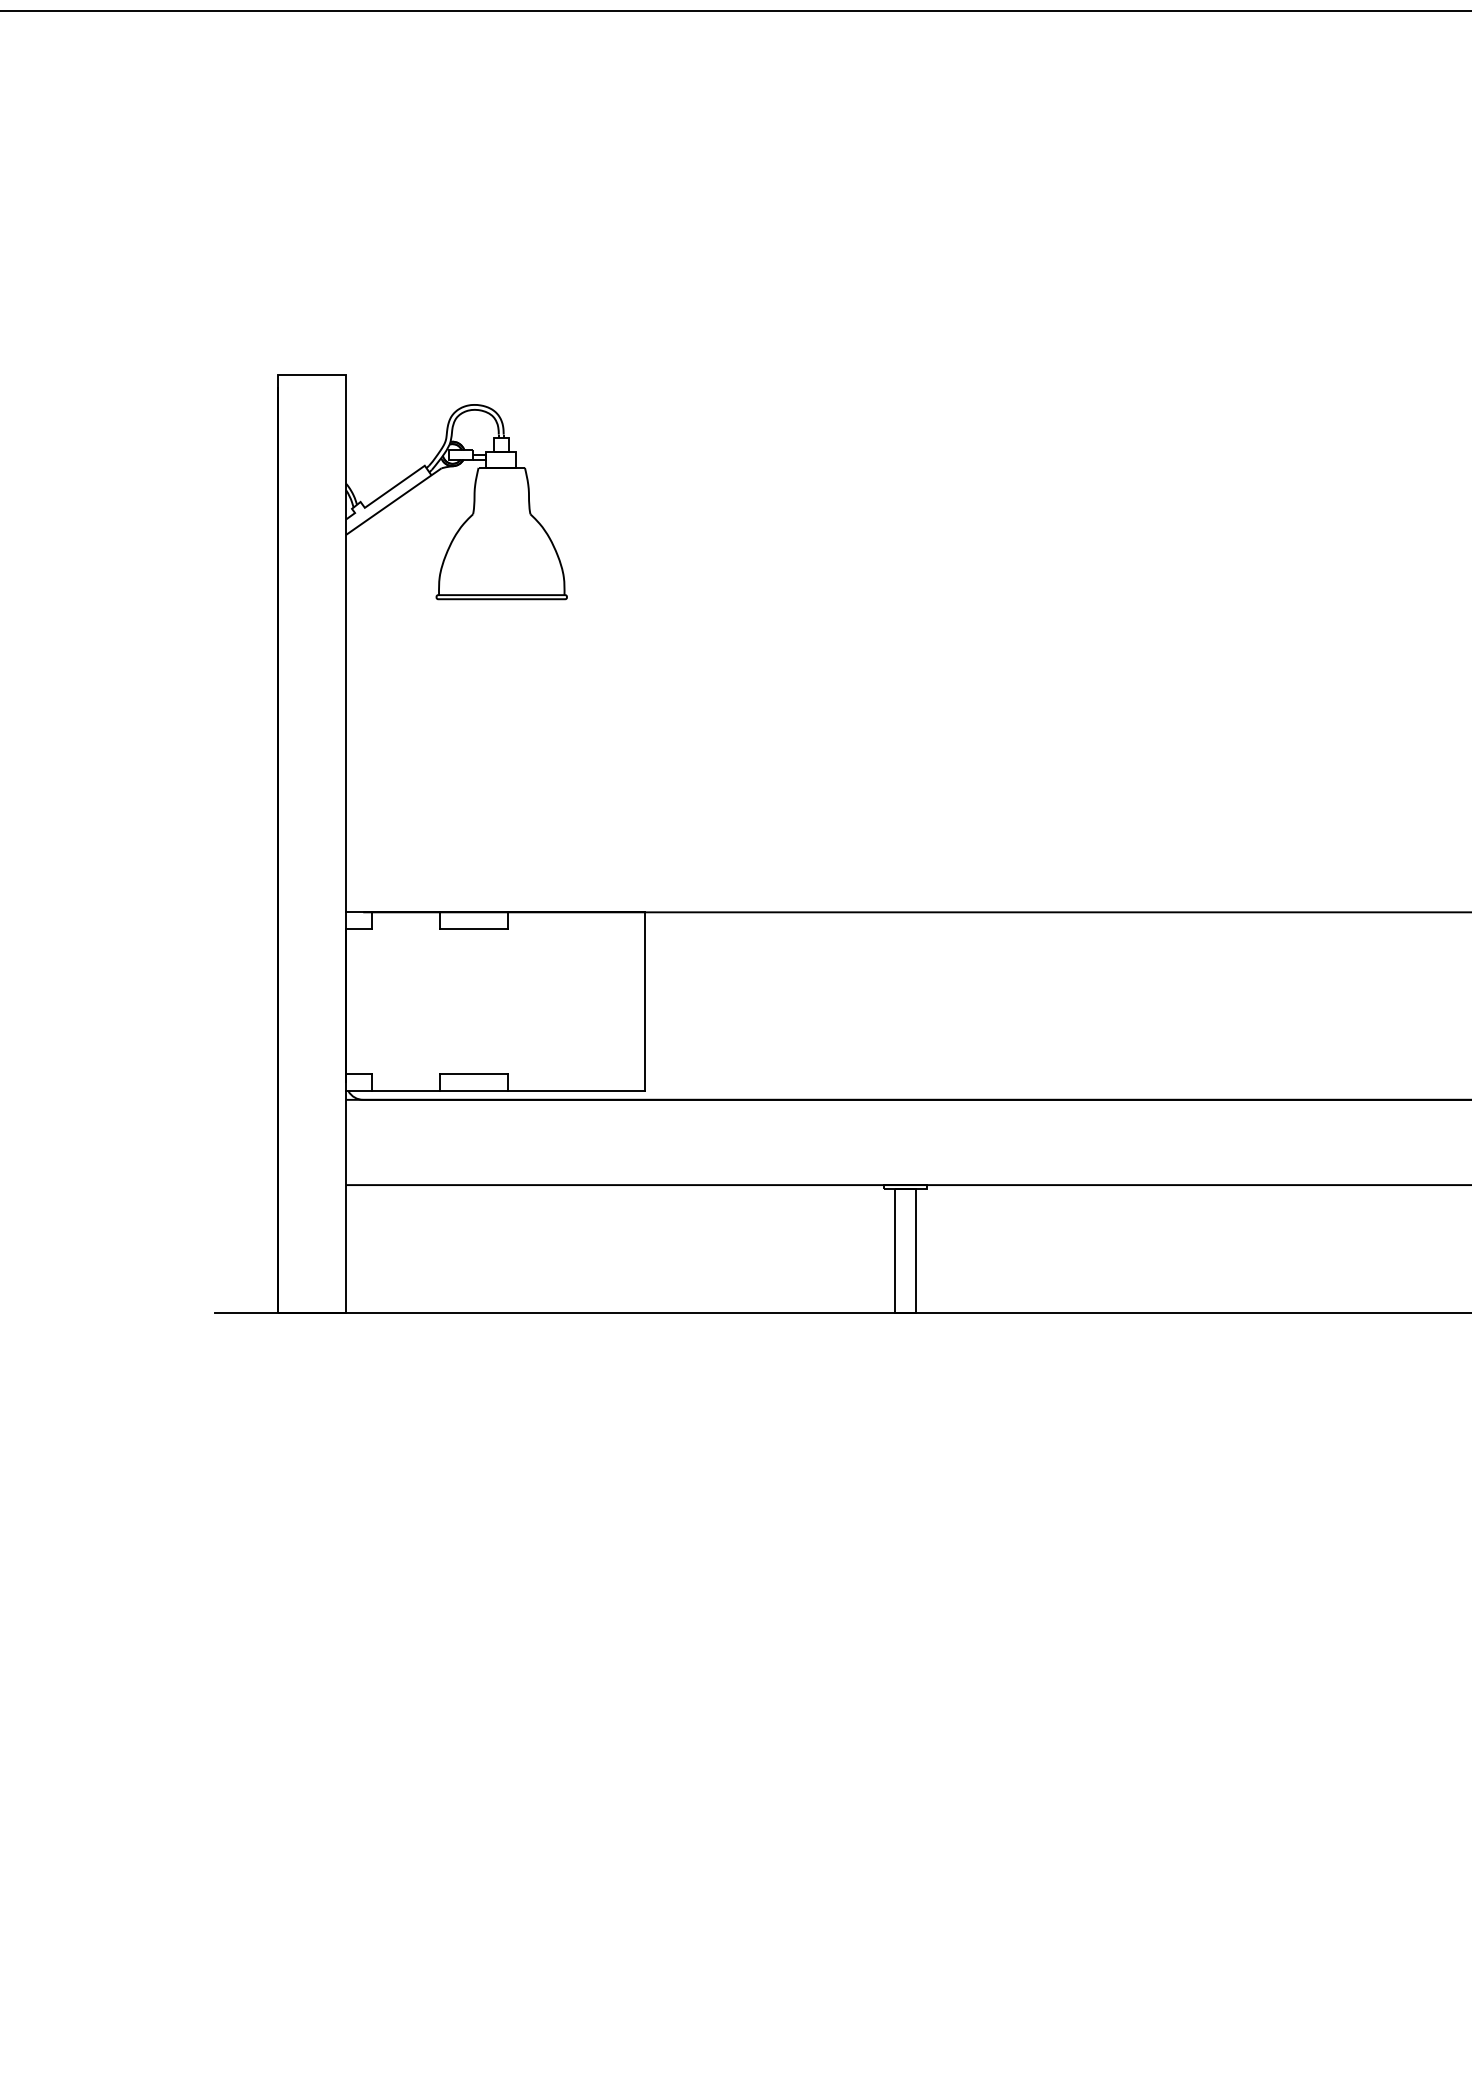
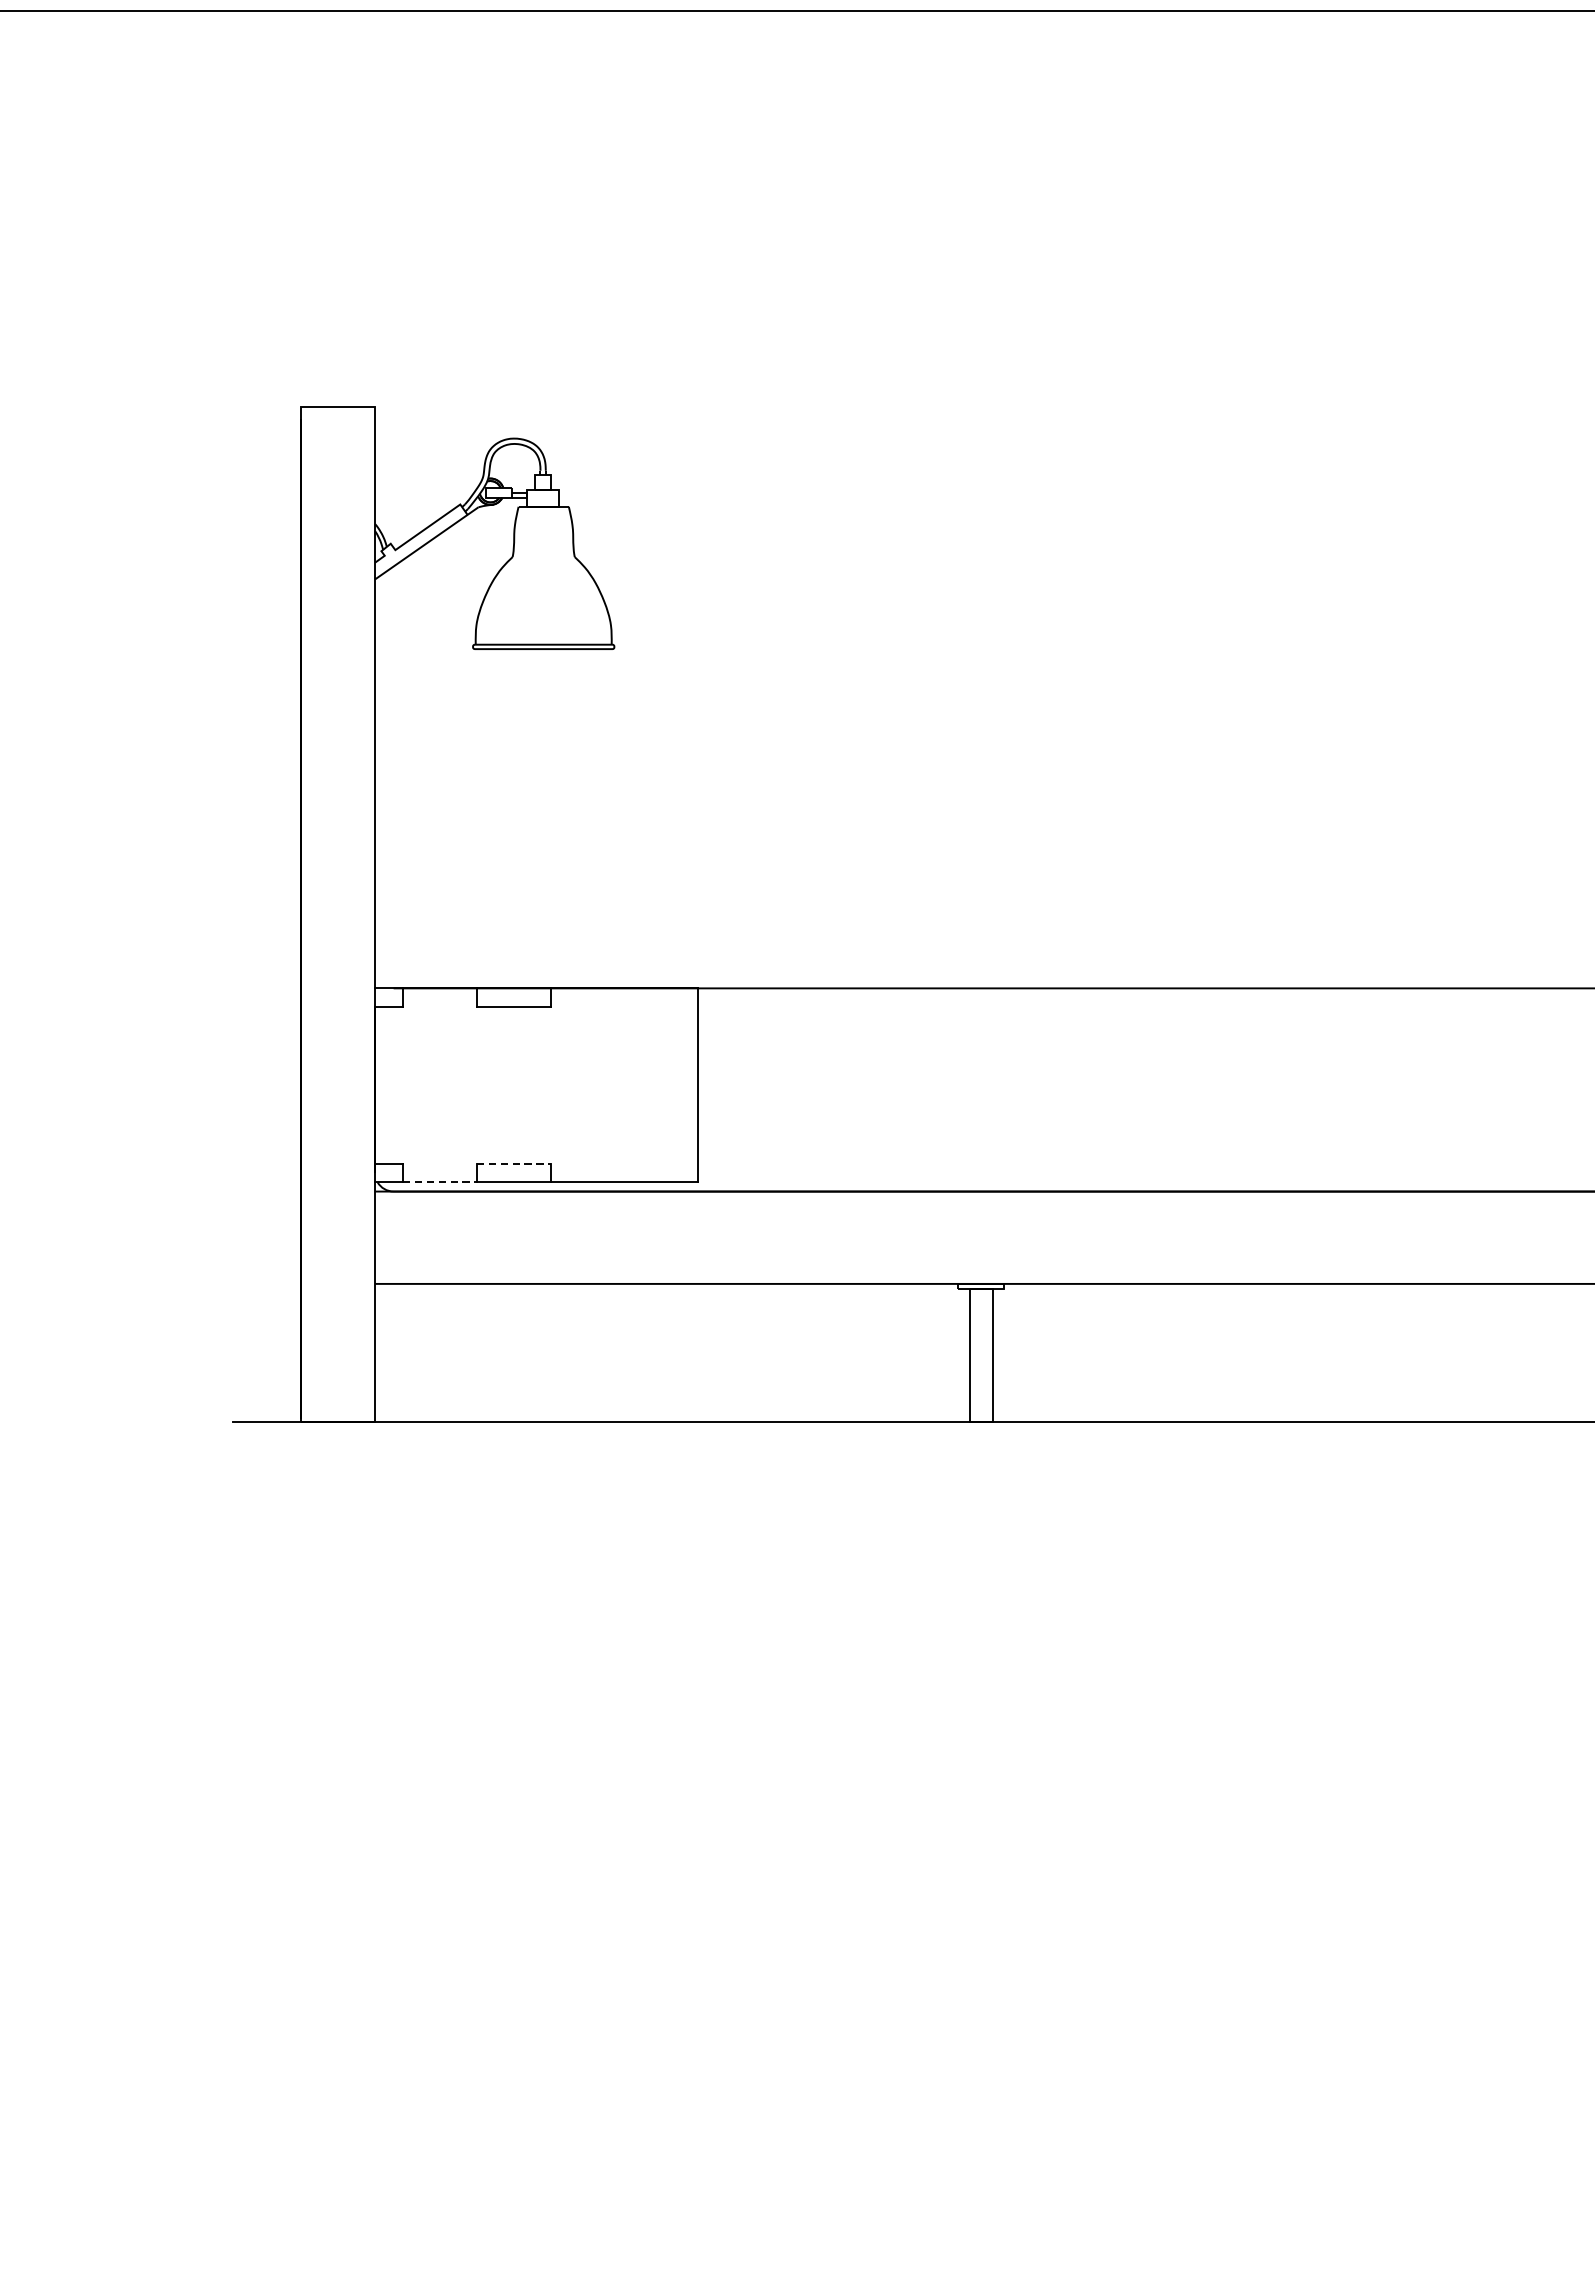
line: (474, 1074) -> (514, 1164), solid -> dashed
line: (406, 1091) -> (440, 1182), solid -> dashed

